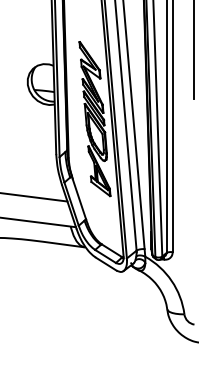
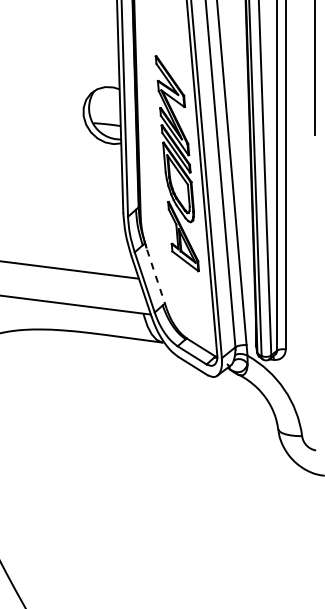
line: (80, 201) -> (156, 278), solid -> dashed

